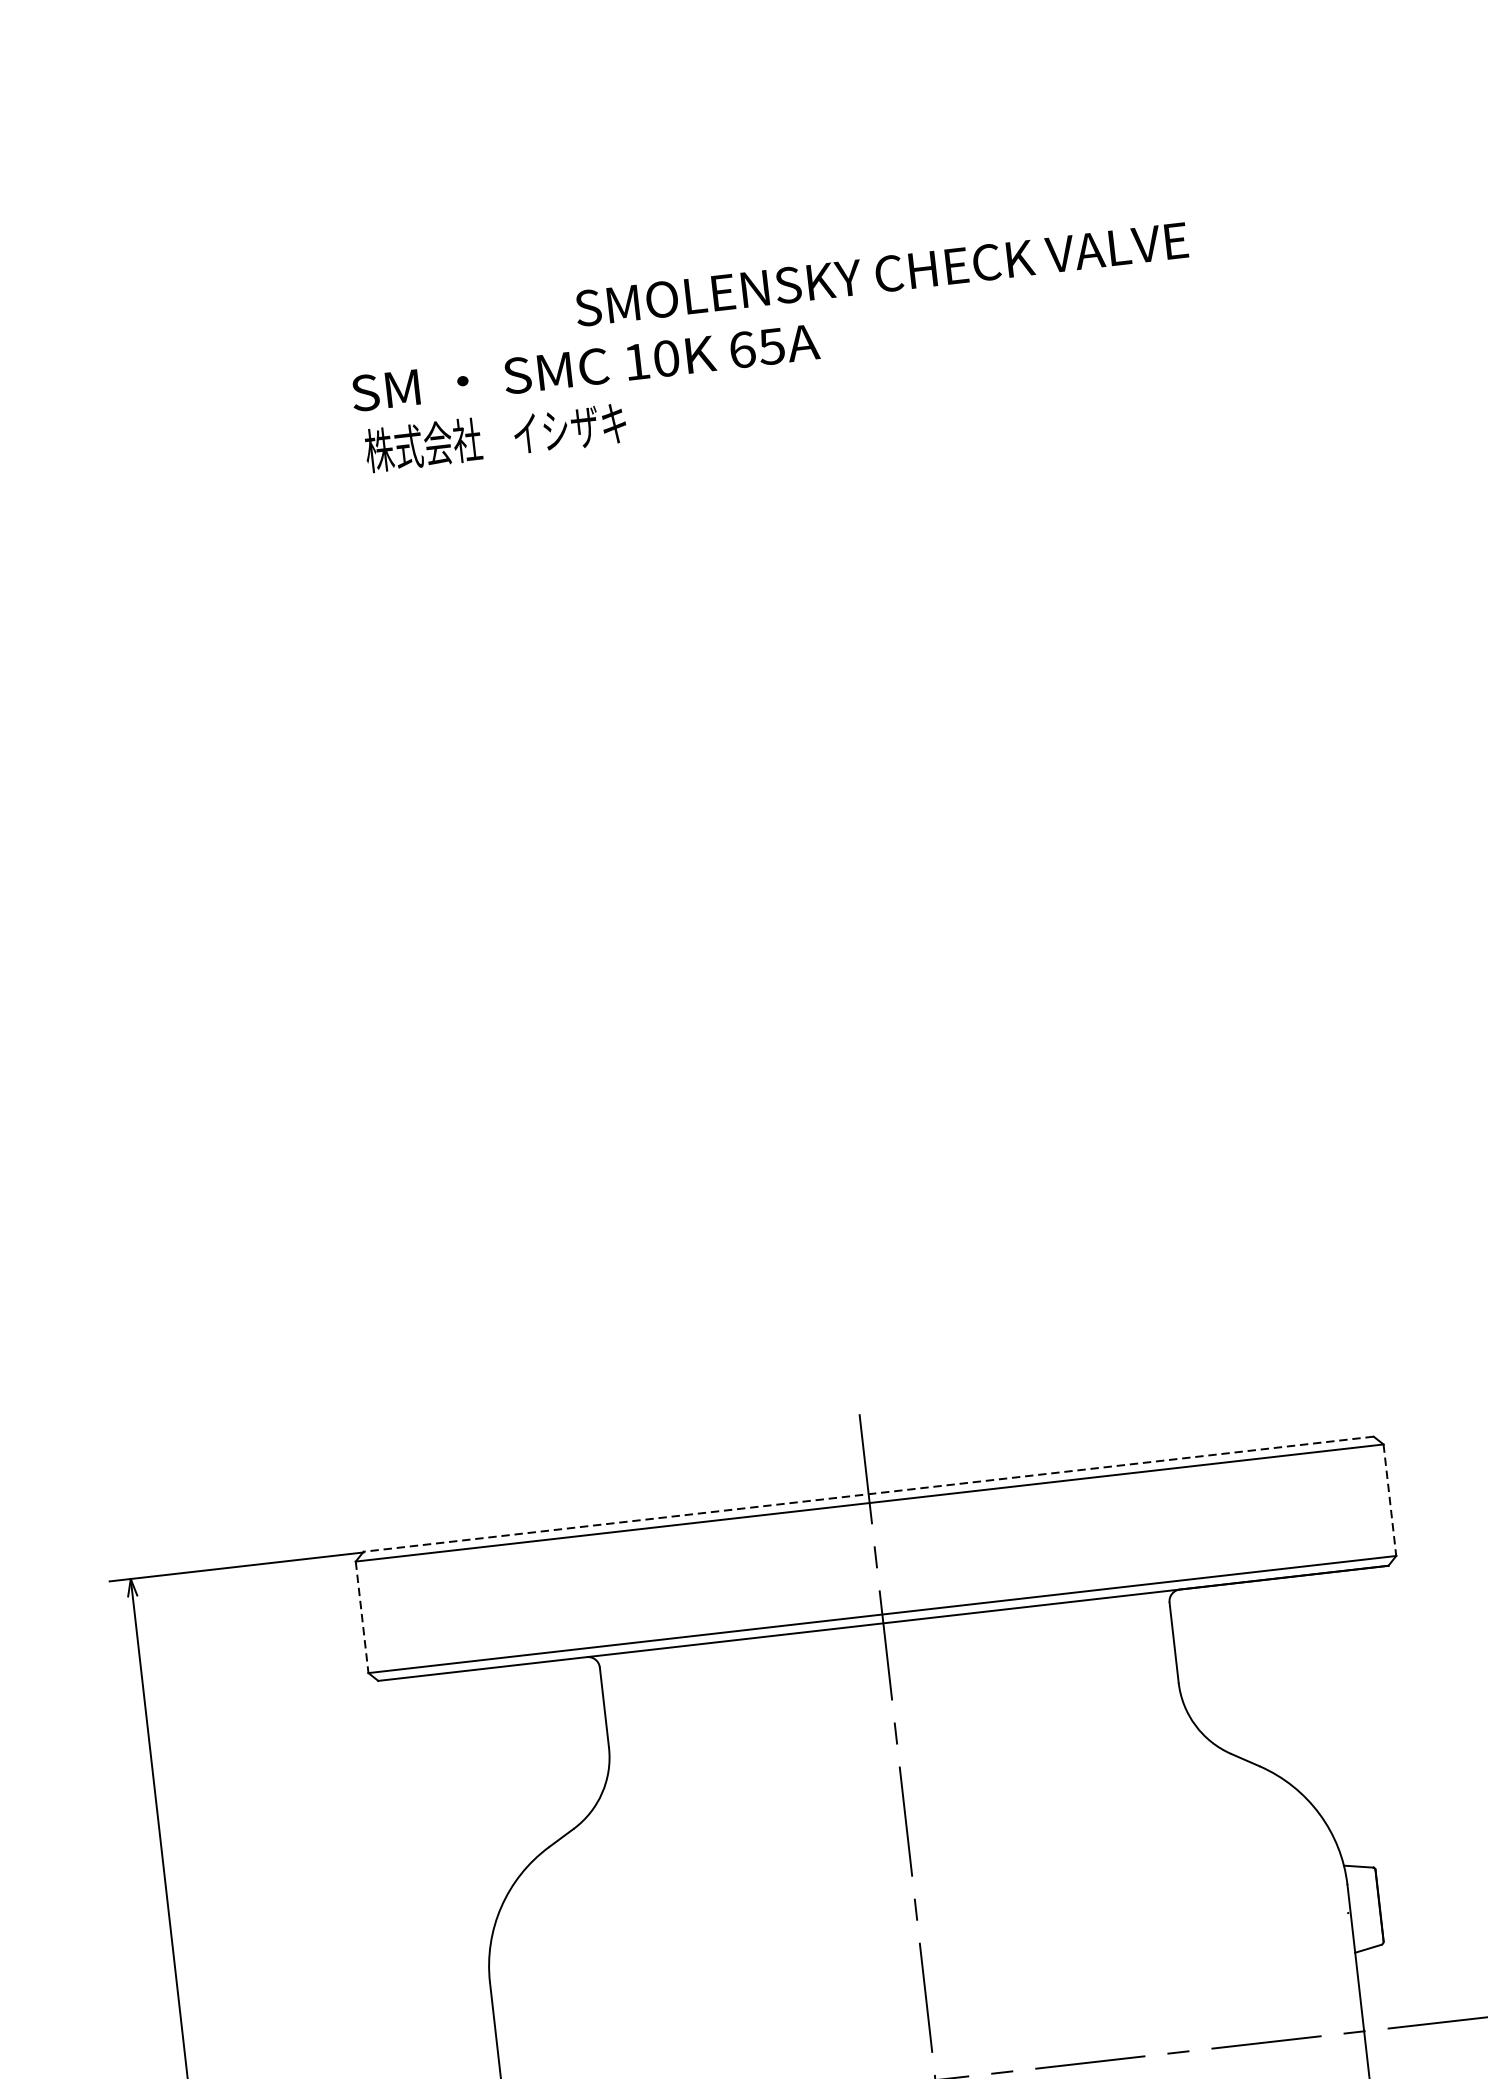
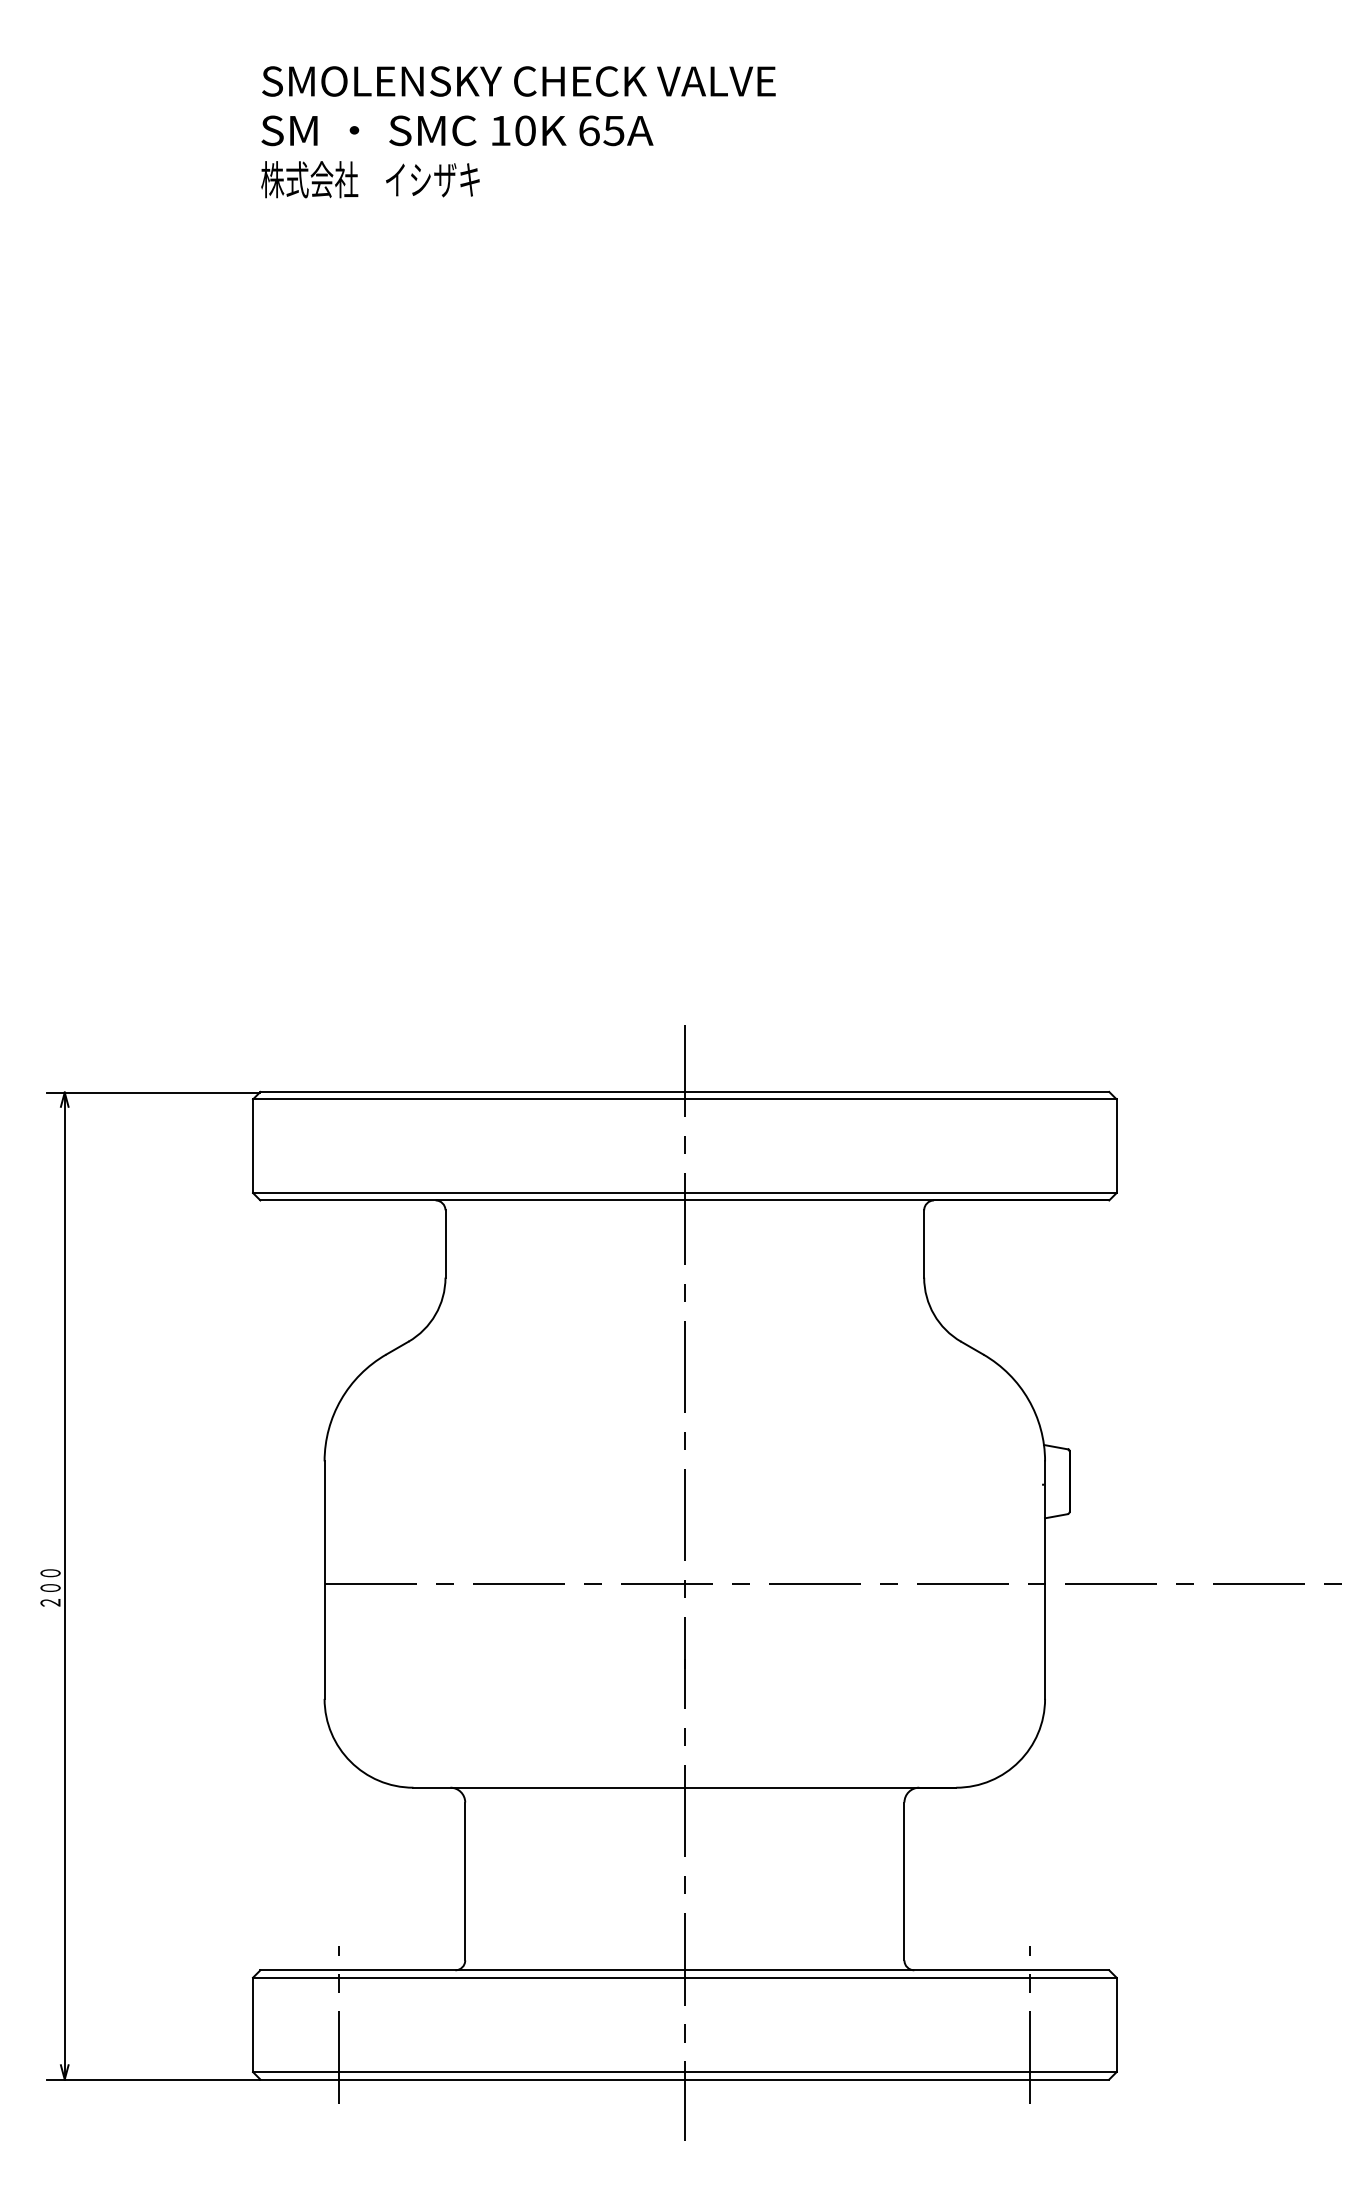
text: (881, 274) -> (518, 81), moved
text: (585, 367) -> (457, 130), moved
text: (495, 436) -> (370, 179), moved
line: (868, 1493) -> (684, 1091), dashed -> solid
line: (1389, 1500) -> (1116, 1146), dashed -> solid
line: (362, 1617) -> (253, 1146), dashed -> solid

